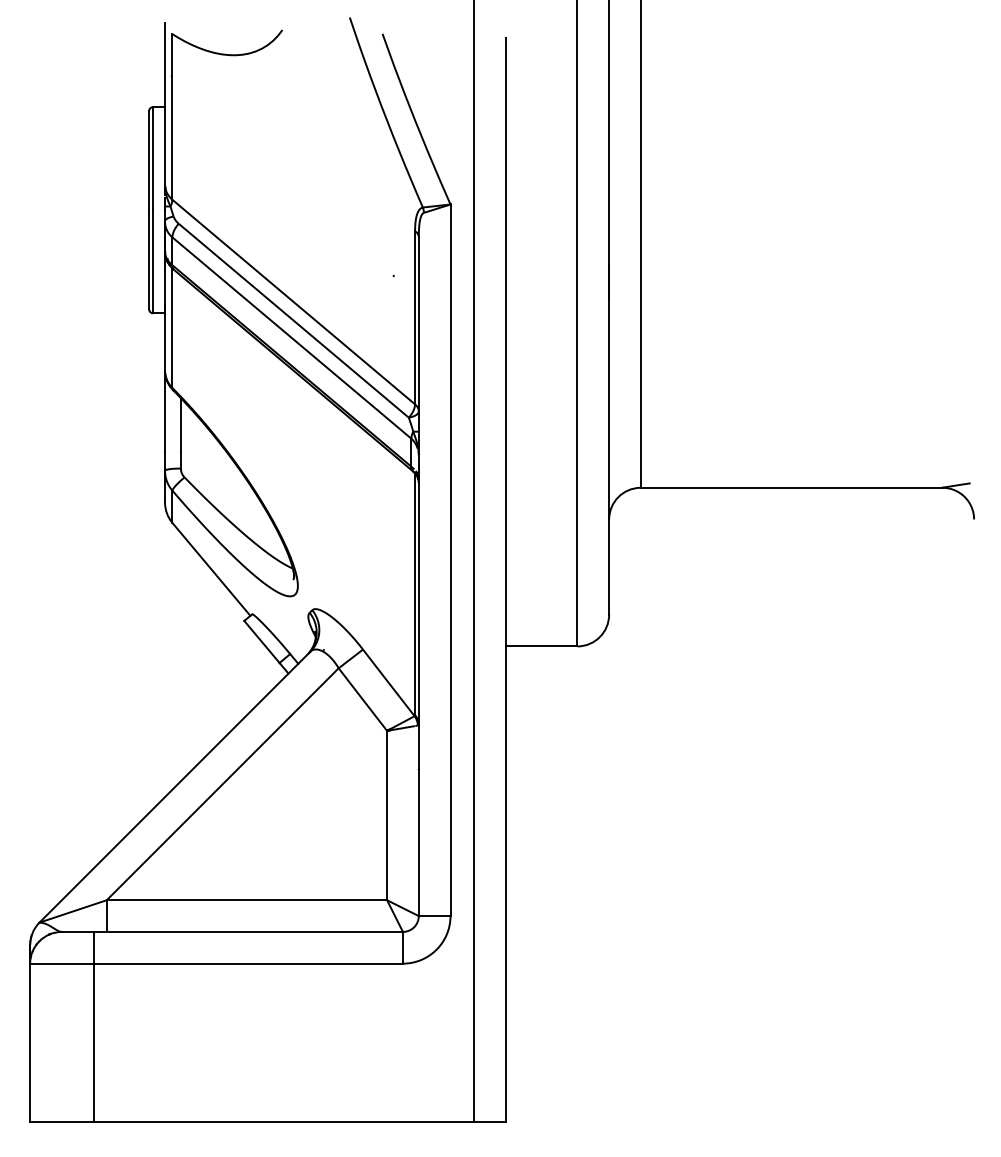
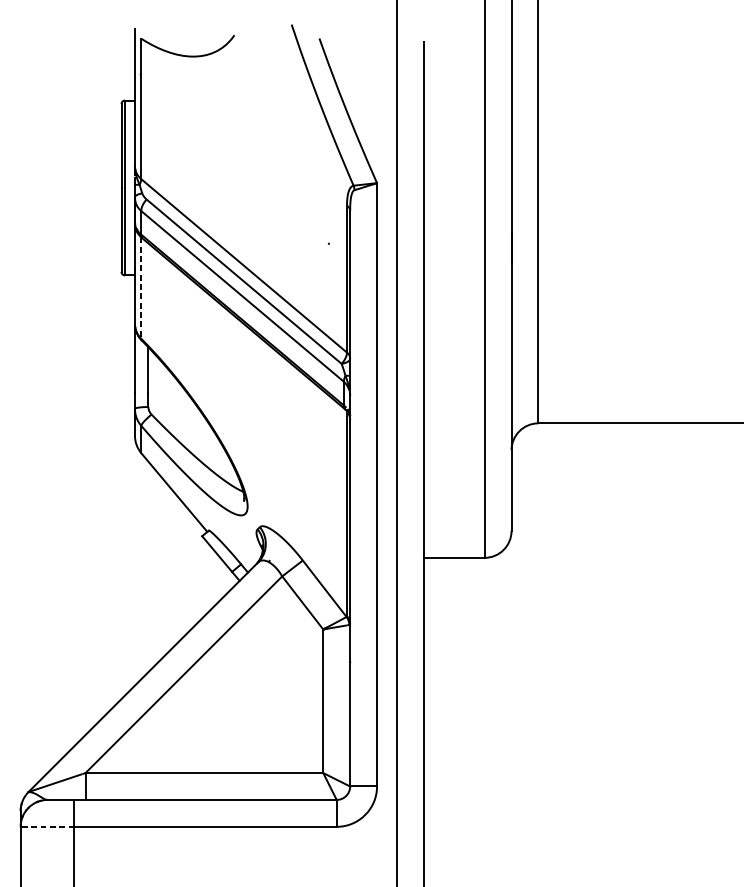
line: (172, 328) -> (141, 288), solid -> dashed
line: (61, 963) -> (47, 826), solid -> dashed

